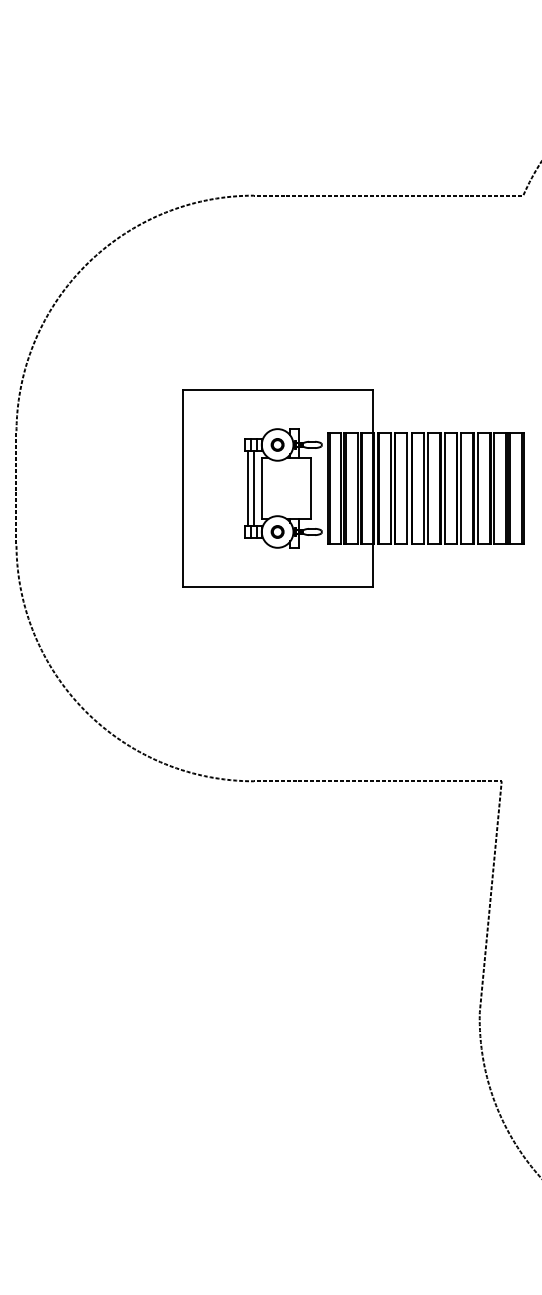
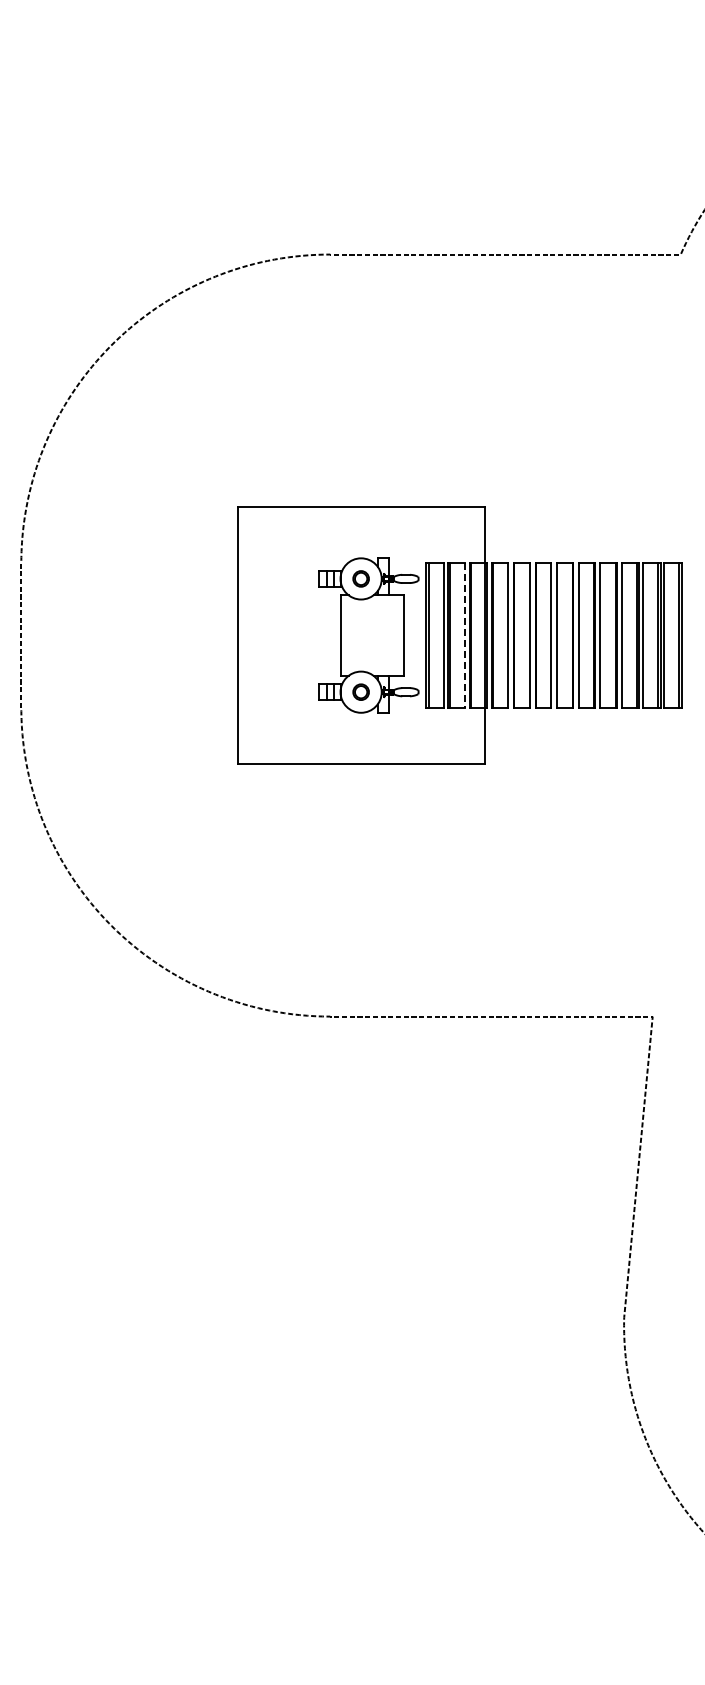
line: (247, 488) -> (322, 635), removed
line: (254, 488) -> (330, 635), removed
line: (357, 489) -> (465, 636), solid -> dashed

